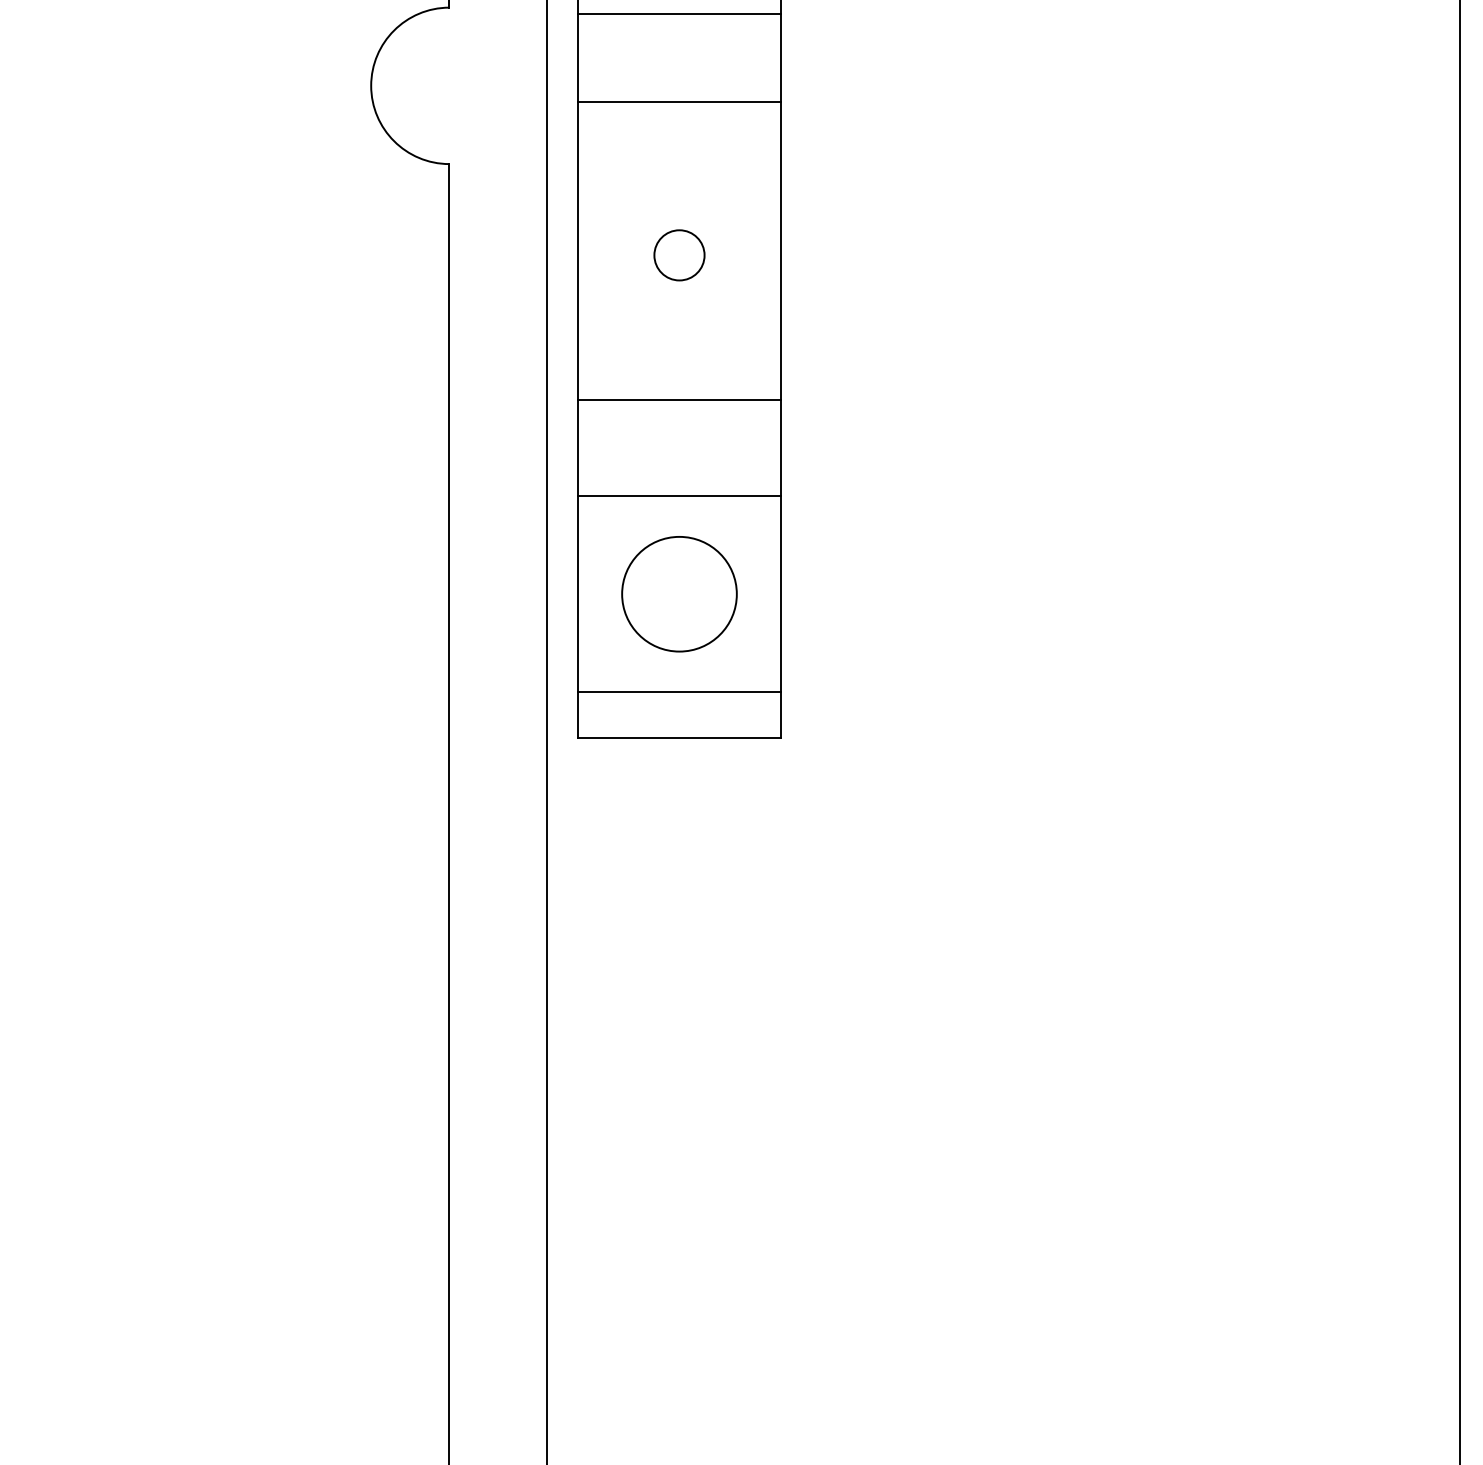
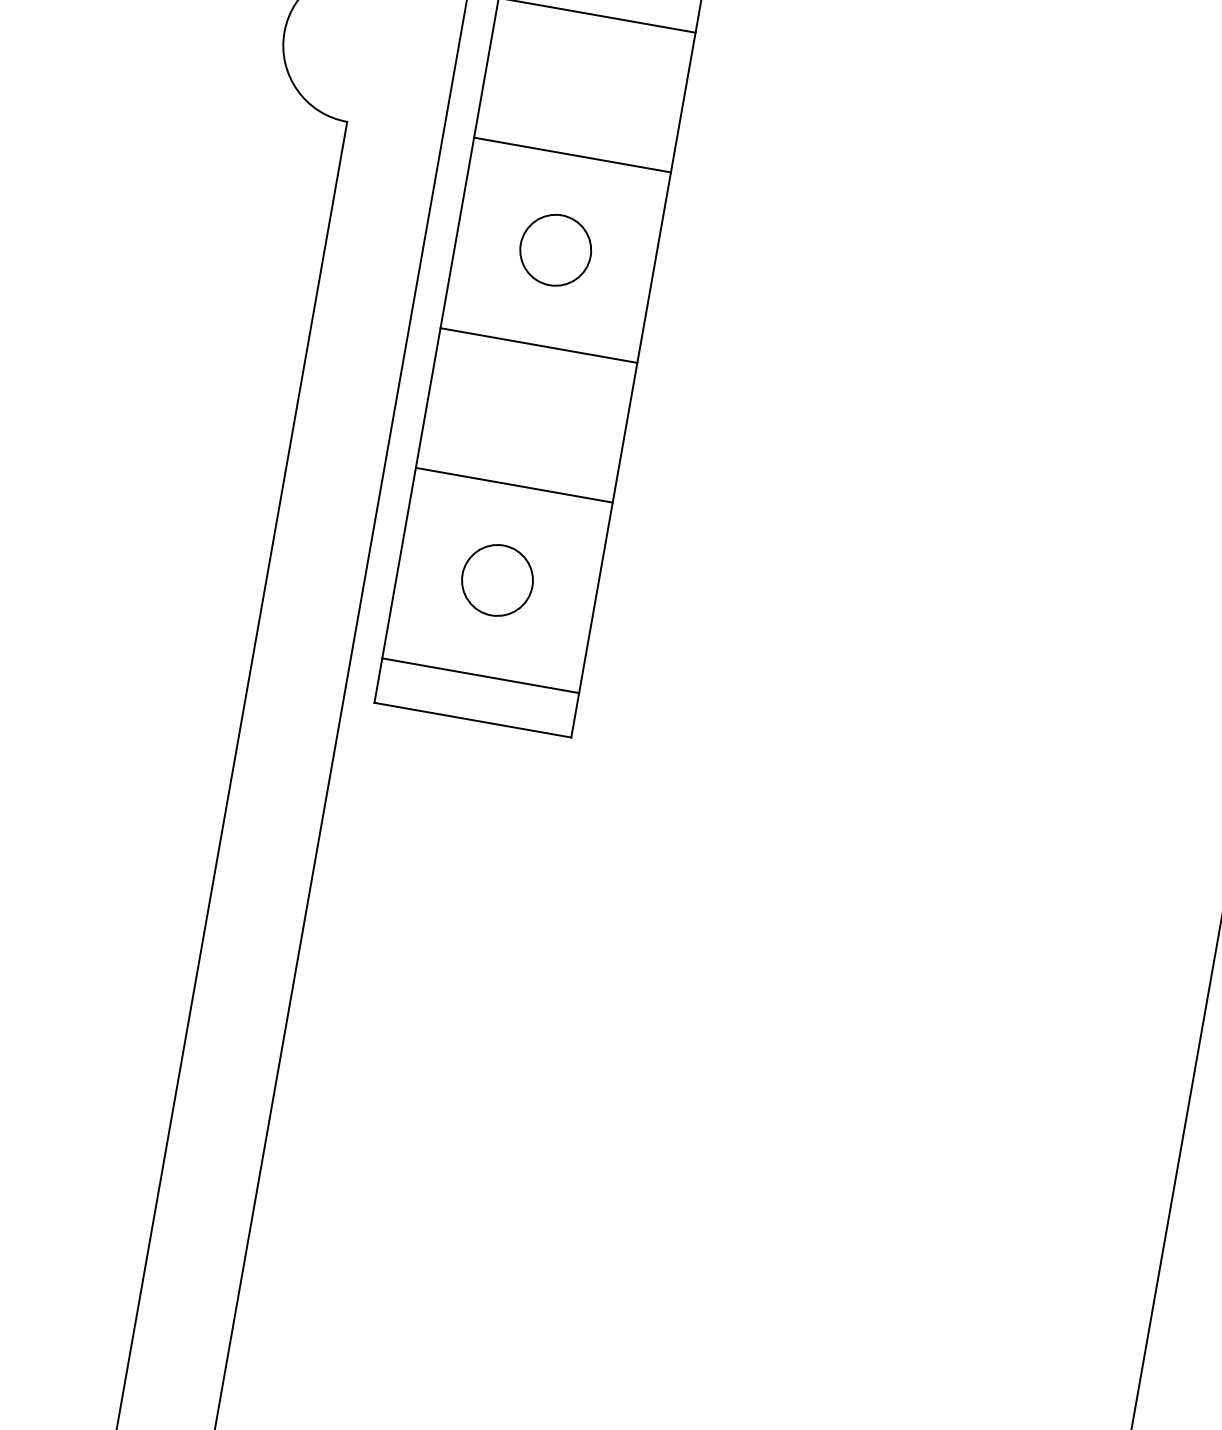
line: (679, 101) -> (572, 154), moved
circle: (679, 255) -> (555, 250), size x1.43
line: (679, 400) -> (538, 345), moved
circle: (679, 594) -> (497, 580), size x0.62

